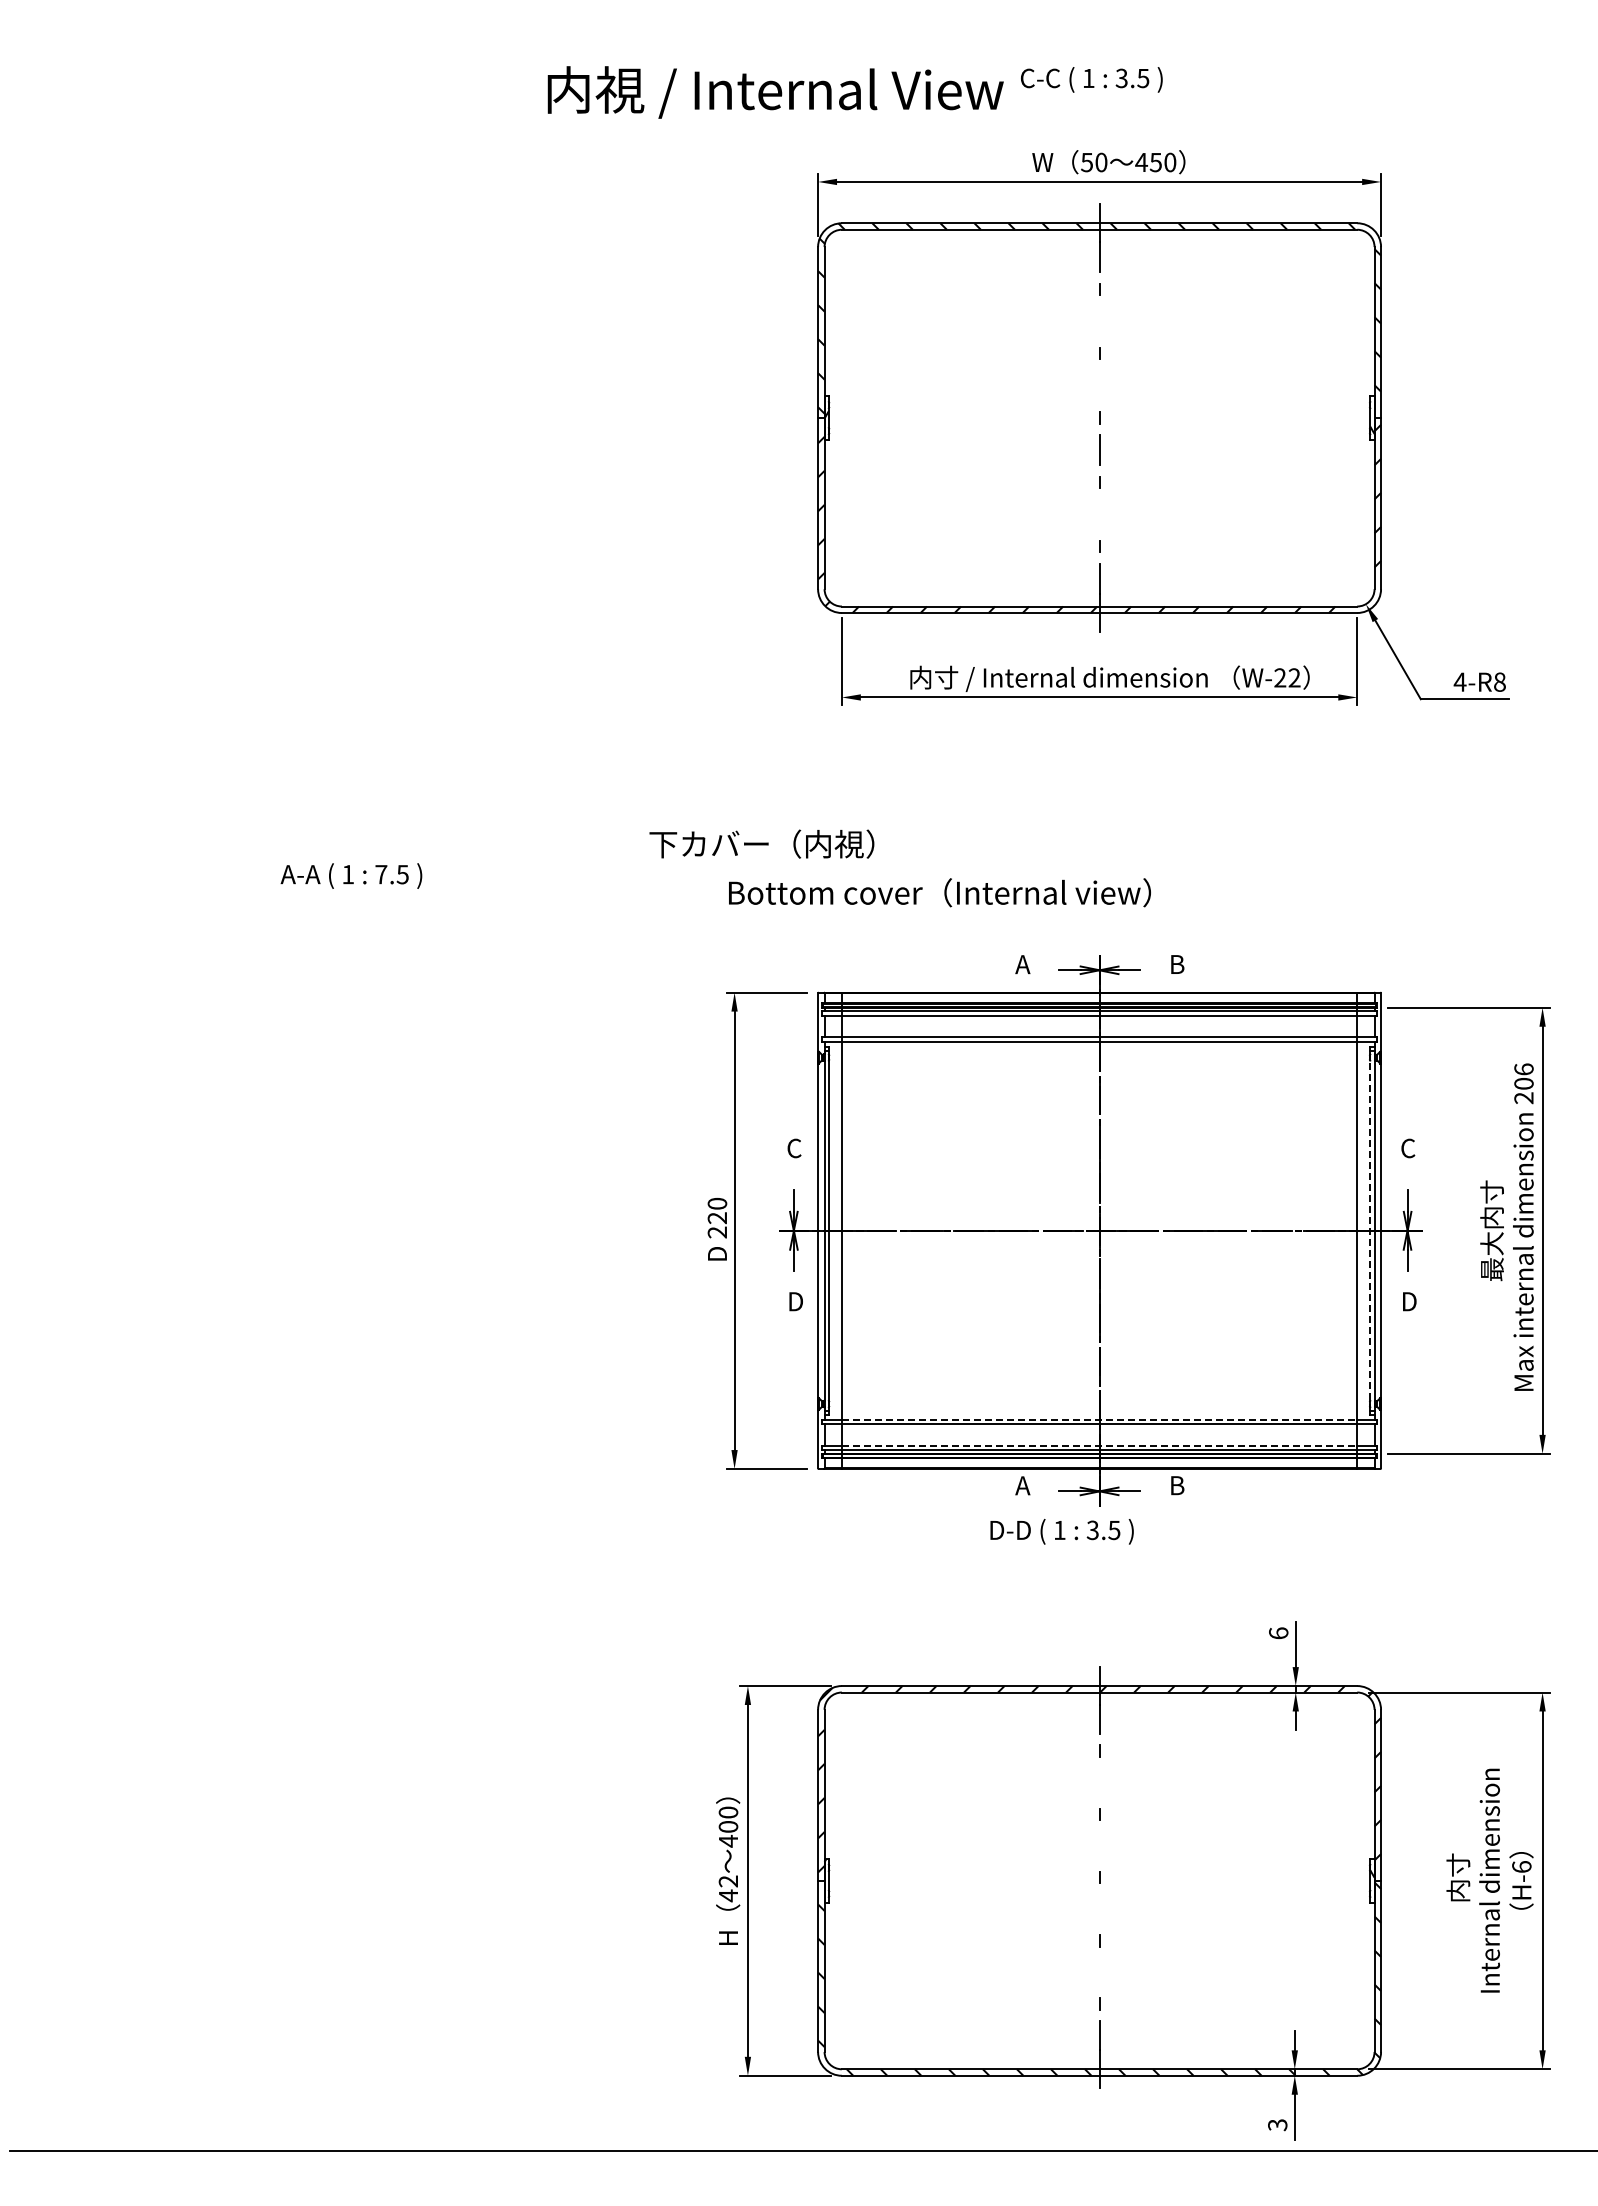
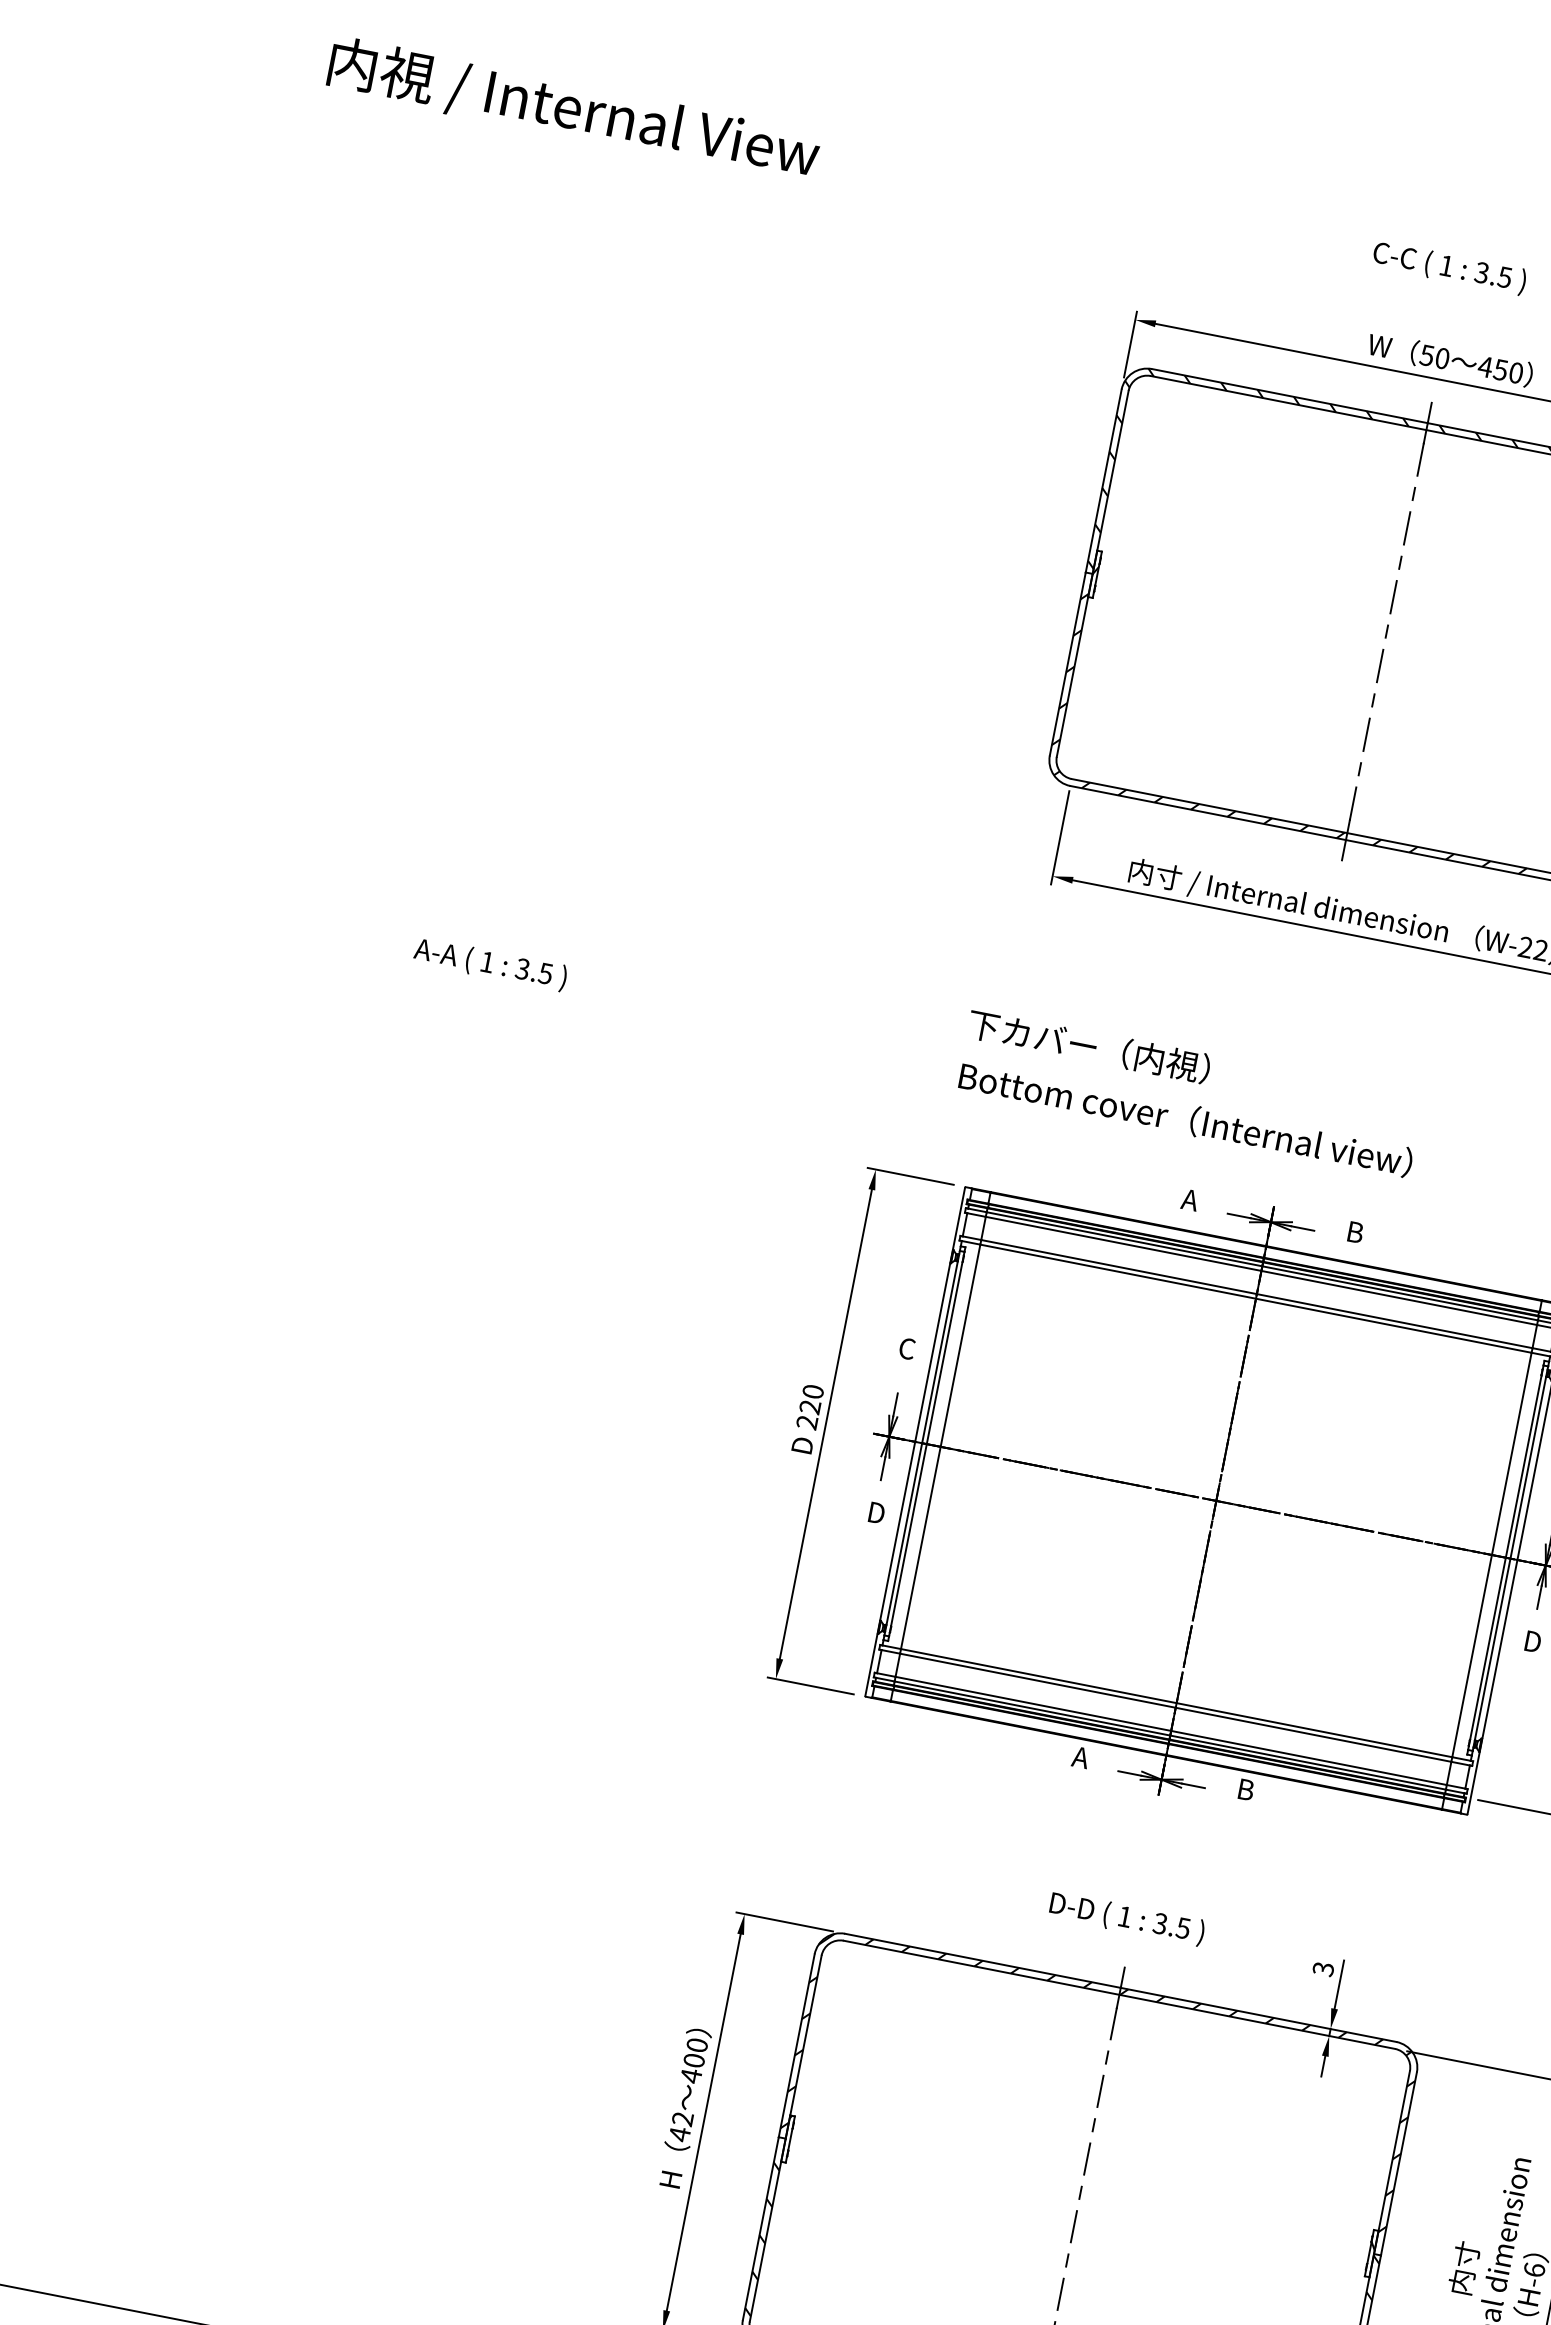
text: (775, 92) -> (573, 110), moved
line: (1099, 321) -> (1407, 528), added
line: (1099, 385) -> (1393, 596), added
line: (1099, 514) -> (1366, 734), added
text: (761, 843) -> (1088, 1045), moved
text: (381, 874) -> (522, 969), 7.5 -> 3.5
text: (939, 892) -> (1185, 1119), moved
line: (1370, 1230) -> (1506, 1557), dashed -> solid
line: (1099, 1419) -> (1176, 1702), dashed -> solid
line: (1099, 1445) -> (1171, 1730), dashed -> solid
text: (1061, 1531) -> (1126, 1918), moved
text: (1278, 1633) -> (1323, 1969), 6 -> 3
line: (1099, 1782) -> (1100, 2091), added
line: (1099, 1845) -> (1087, 2158), added
line: (1099, 1908) -> (1074, 2225), added
line: (1099, 1972) -> (1060, 2294), added

